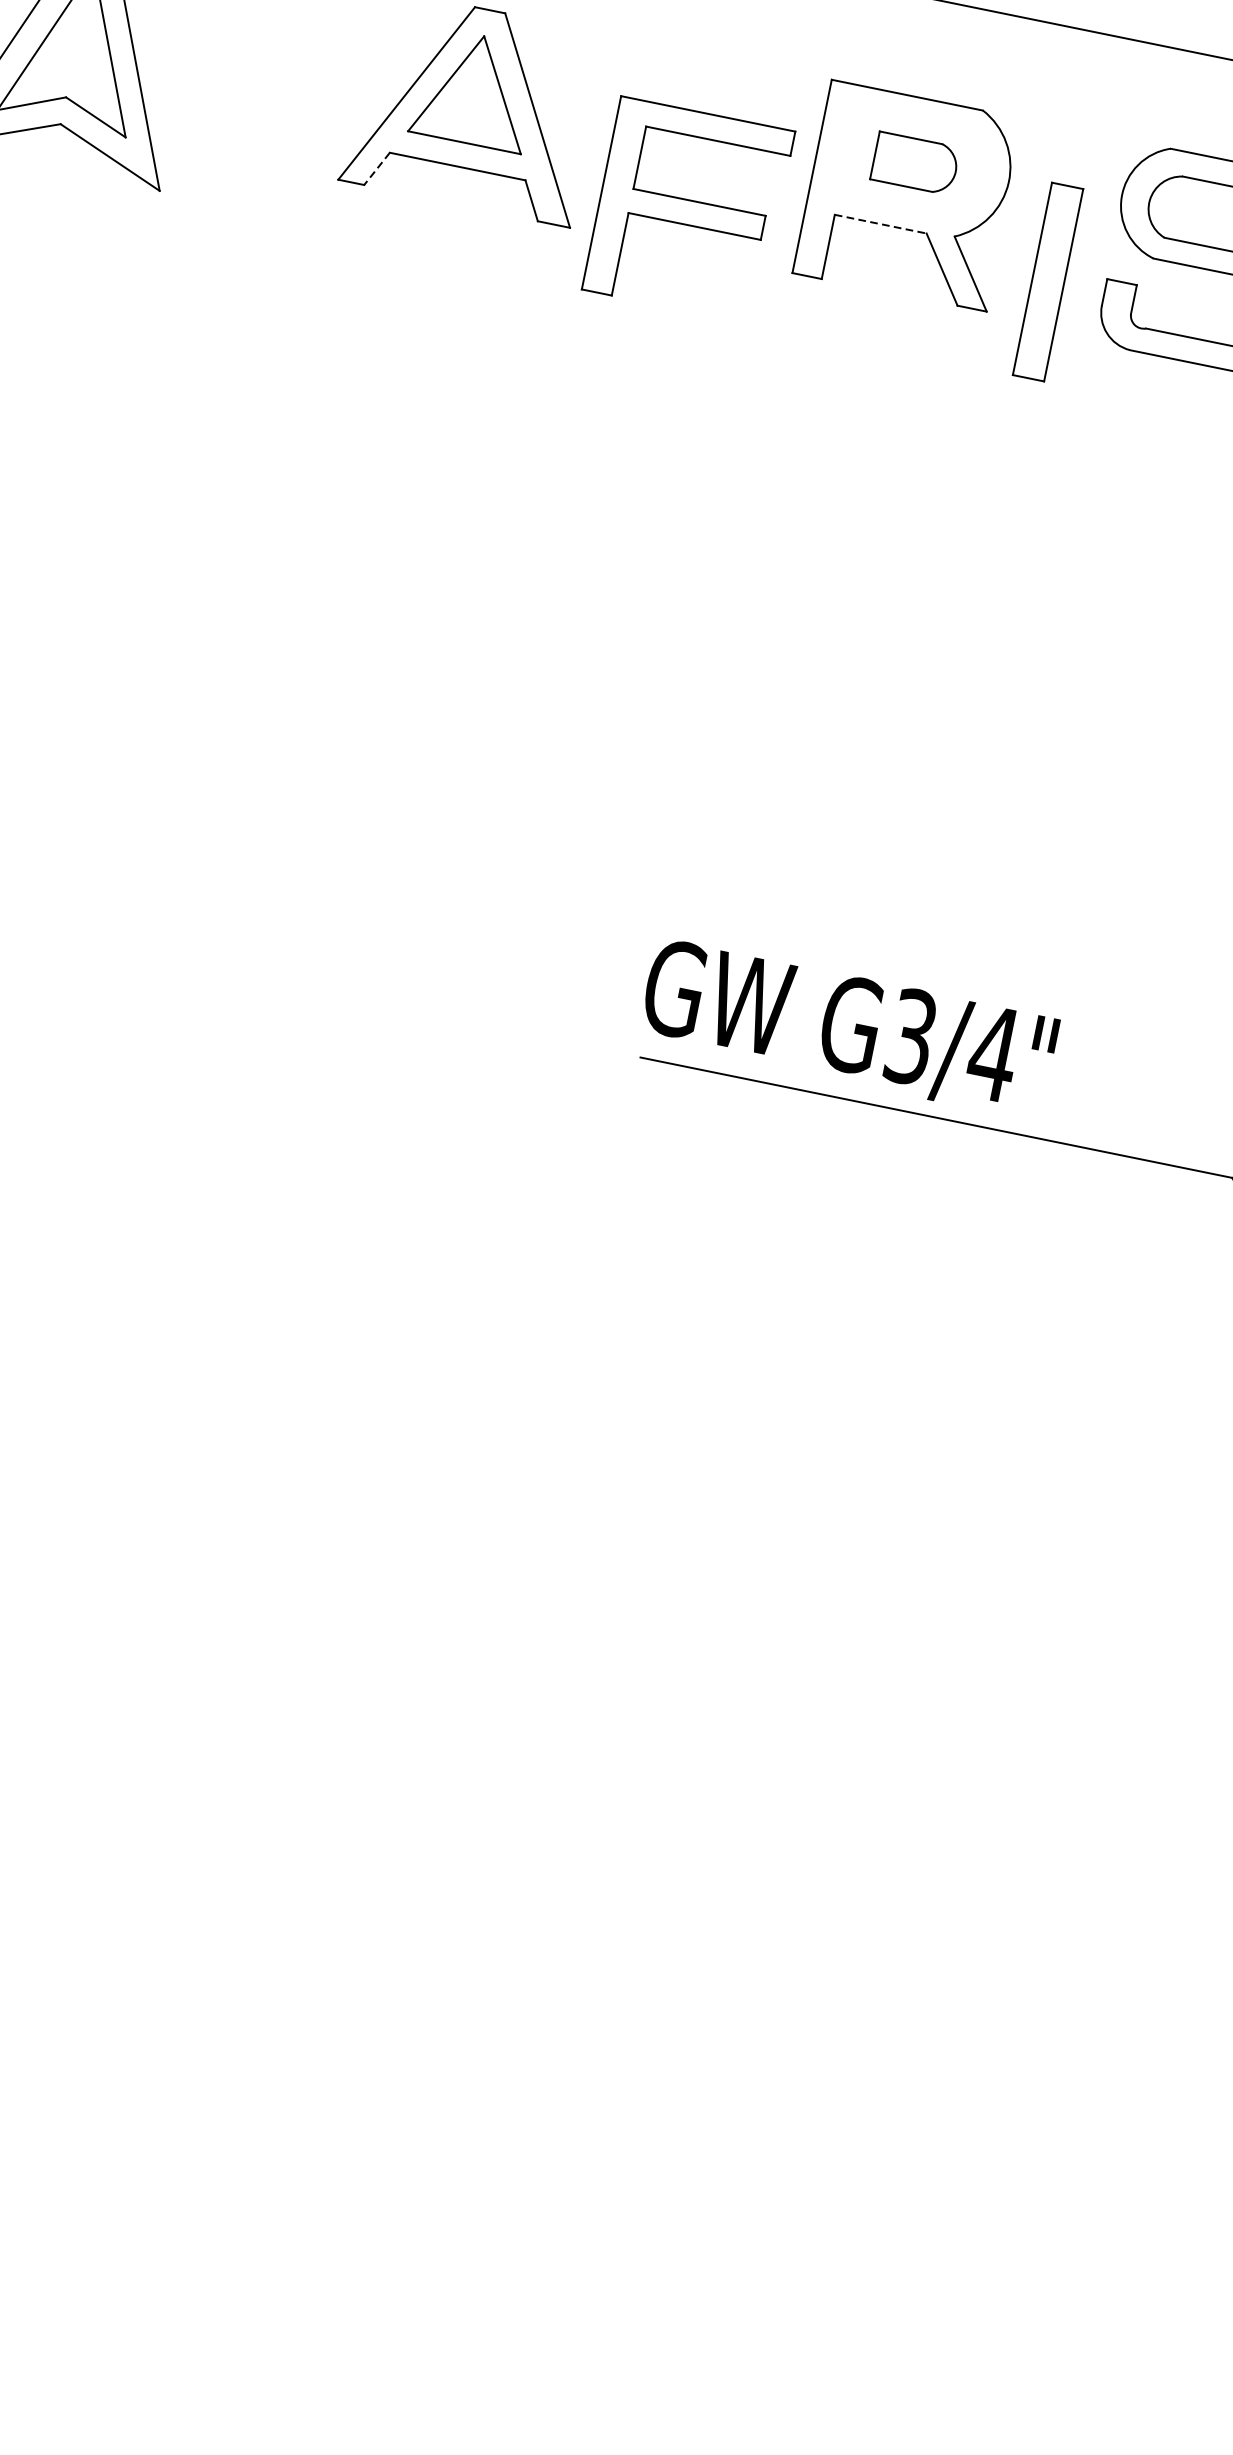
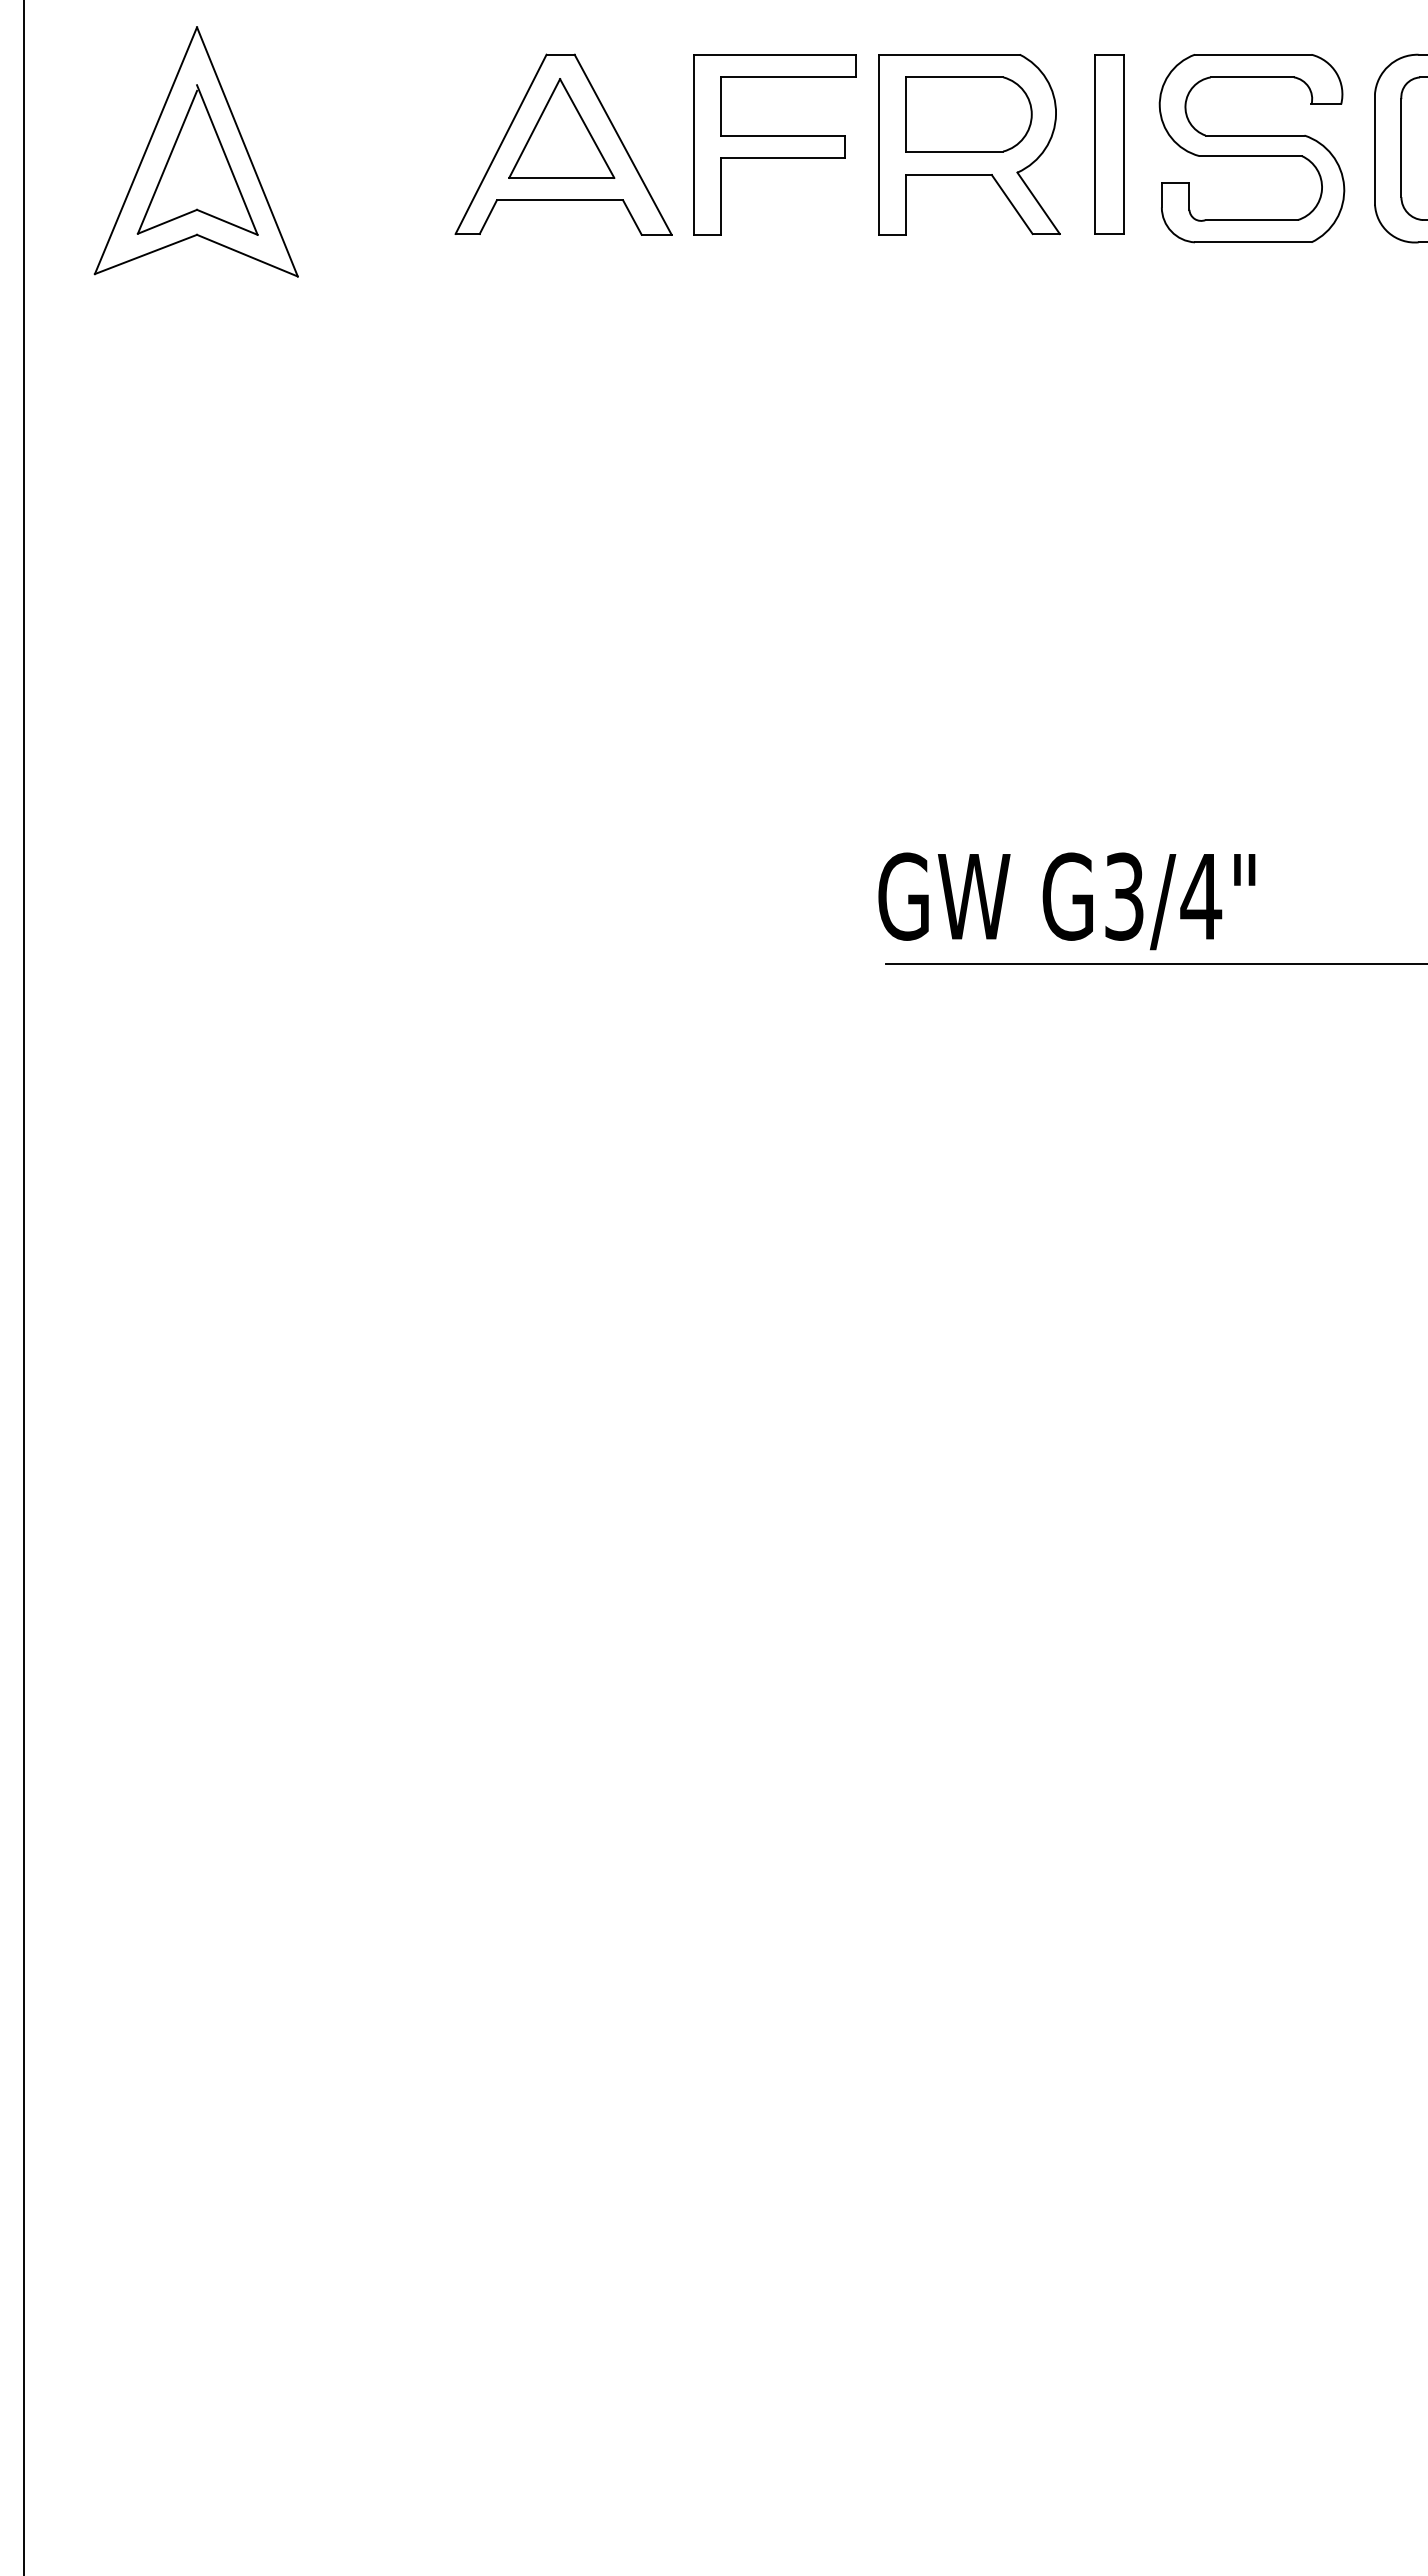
part: (914, 163) -> (968, 114), size x1.67
line: (377, 169) -> (488, 217), dashed -> solid
part: (688, 210) -> (774, 144), moved
line: (881, 224) -> (949, 175), dashed -> solid
part: (1048, 282) -> (1109, 144), moved

